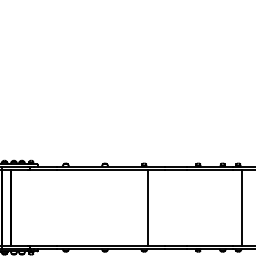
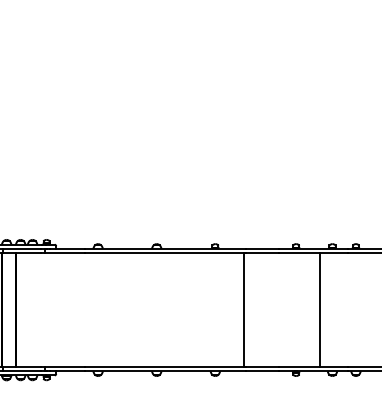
line: (148, 207) -> (244, 309), moved
line: (242, 207) -> (320, 309), moved

